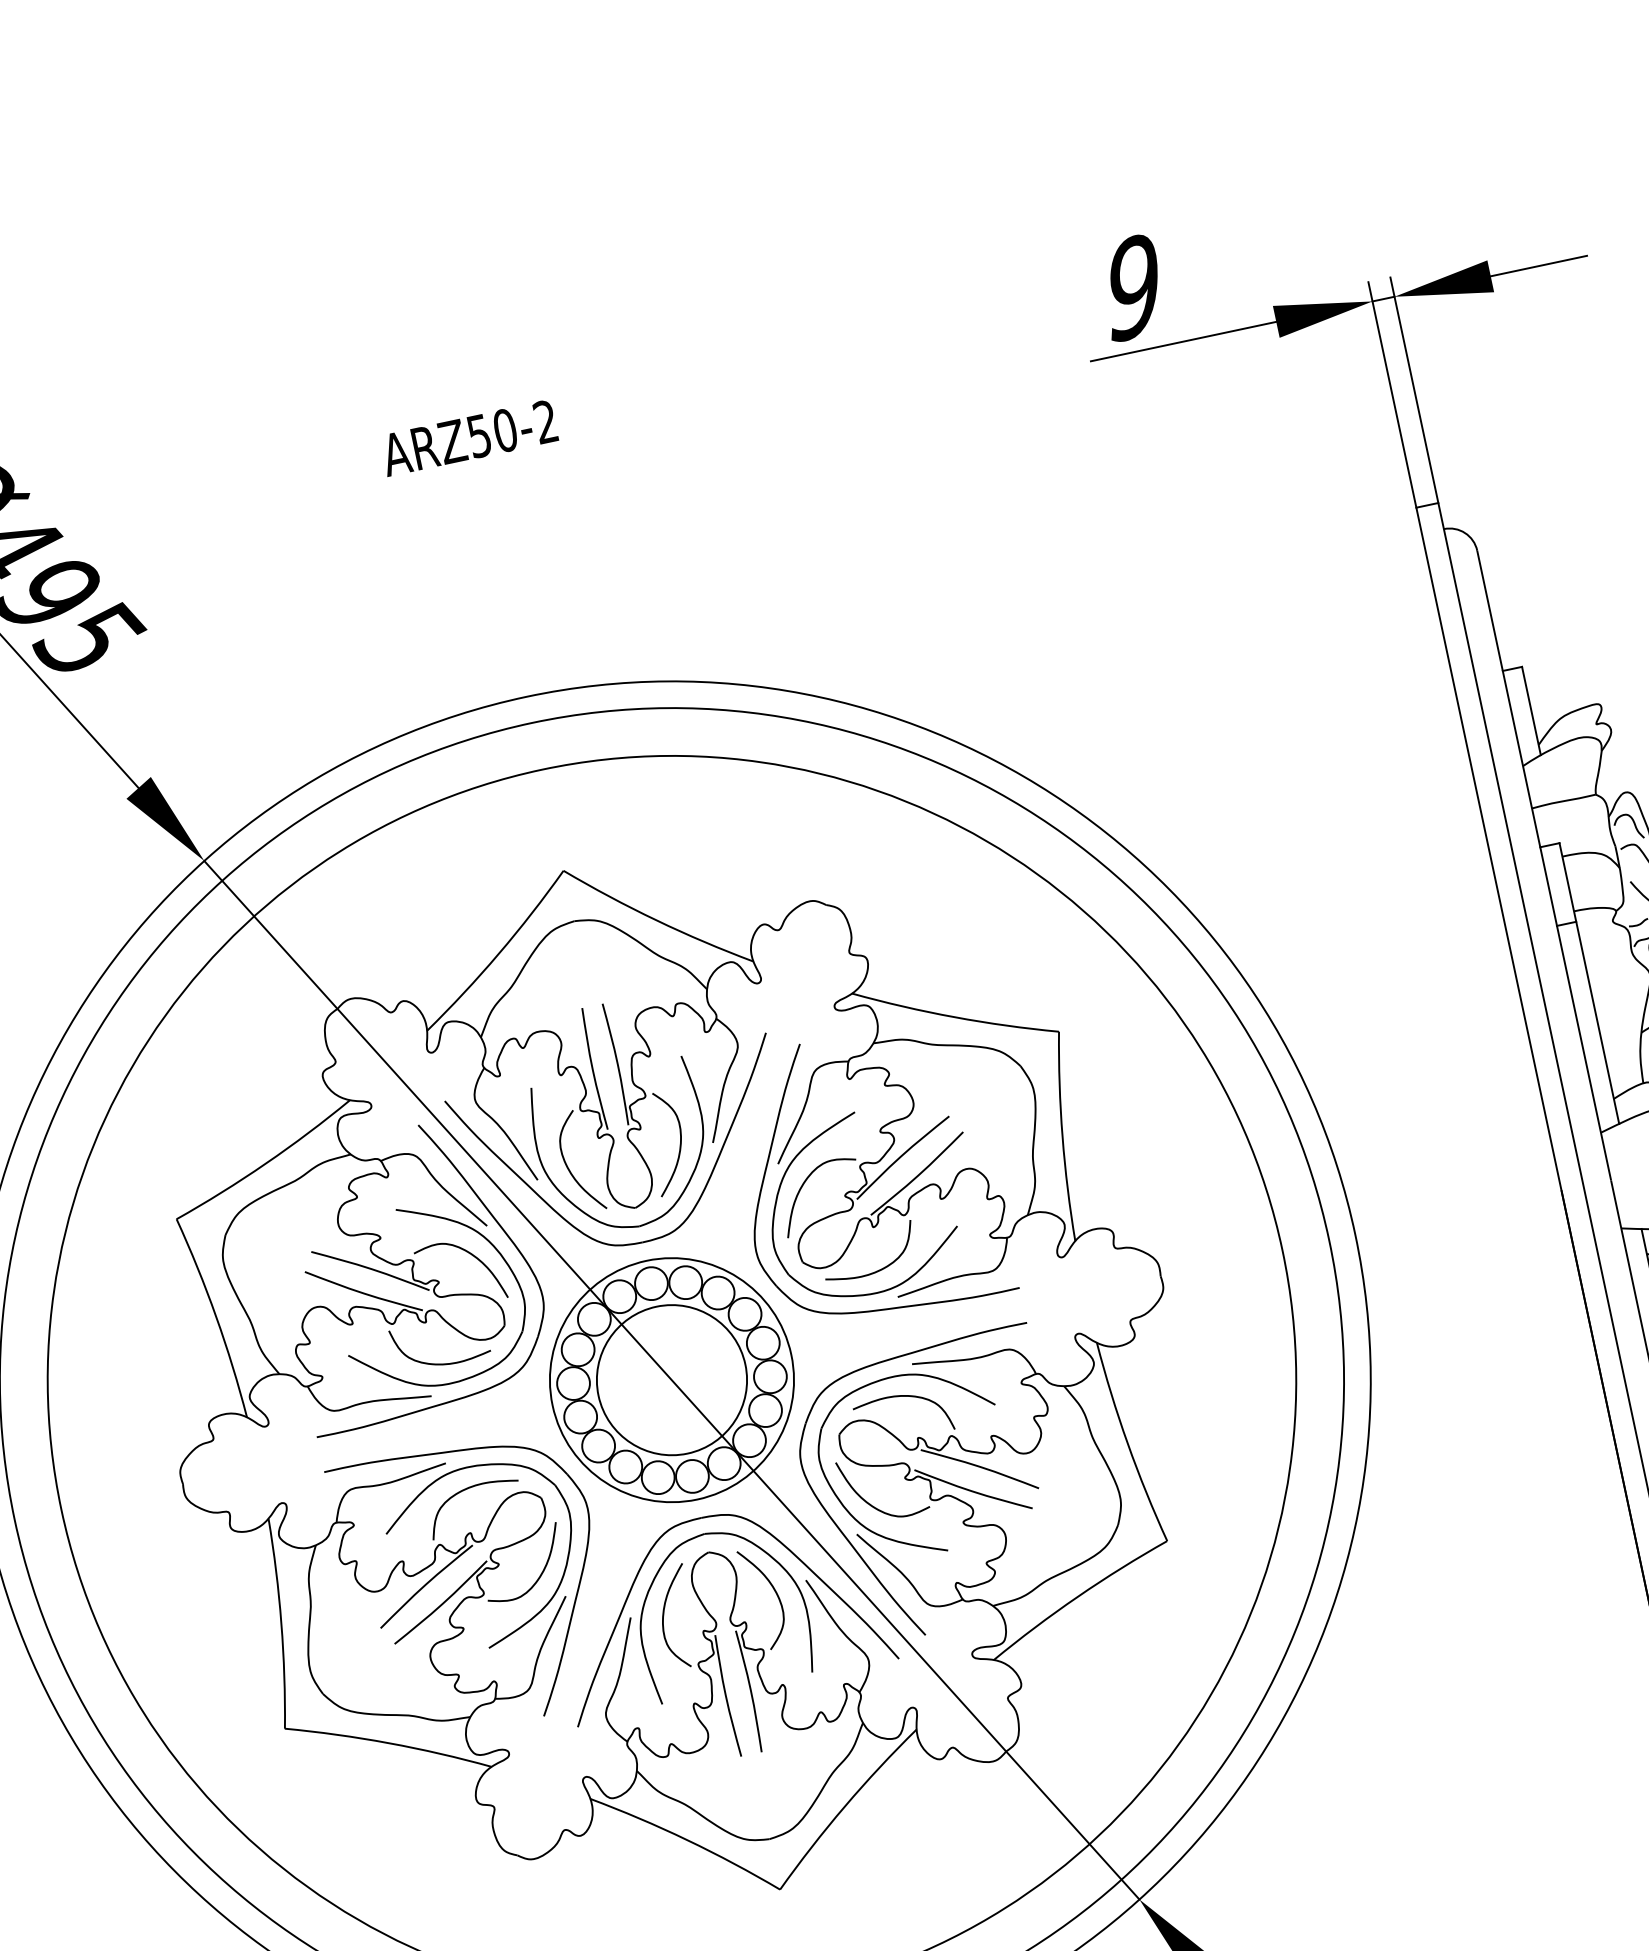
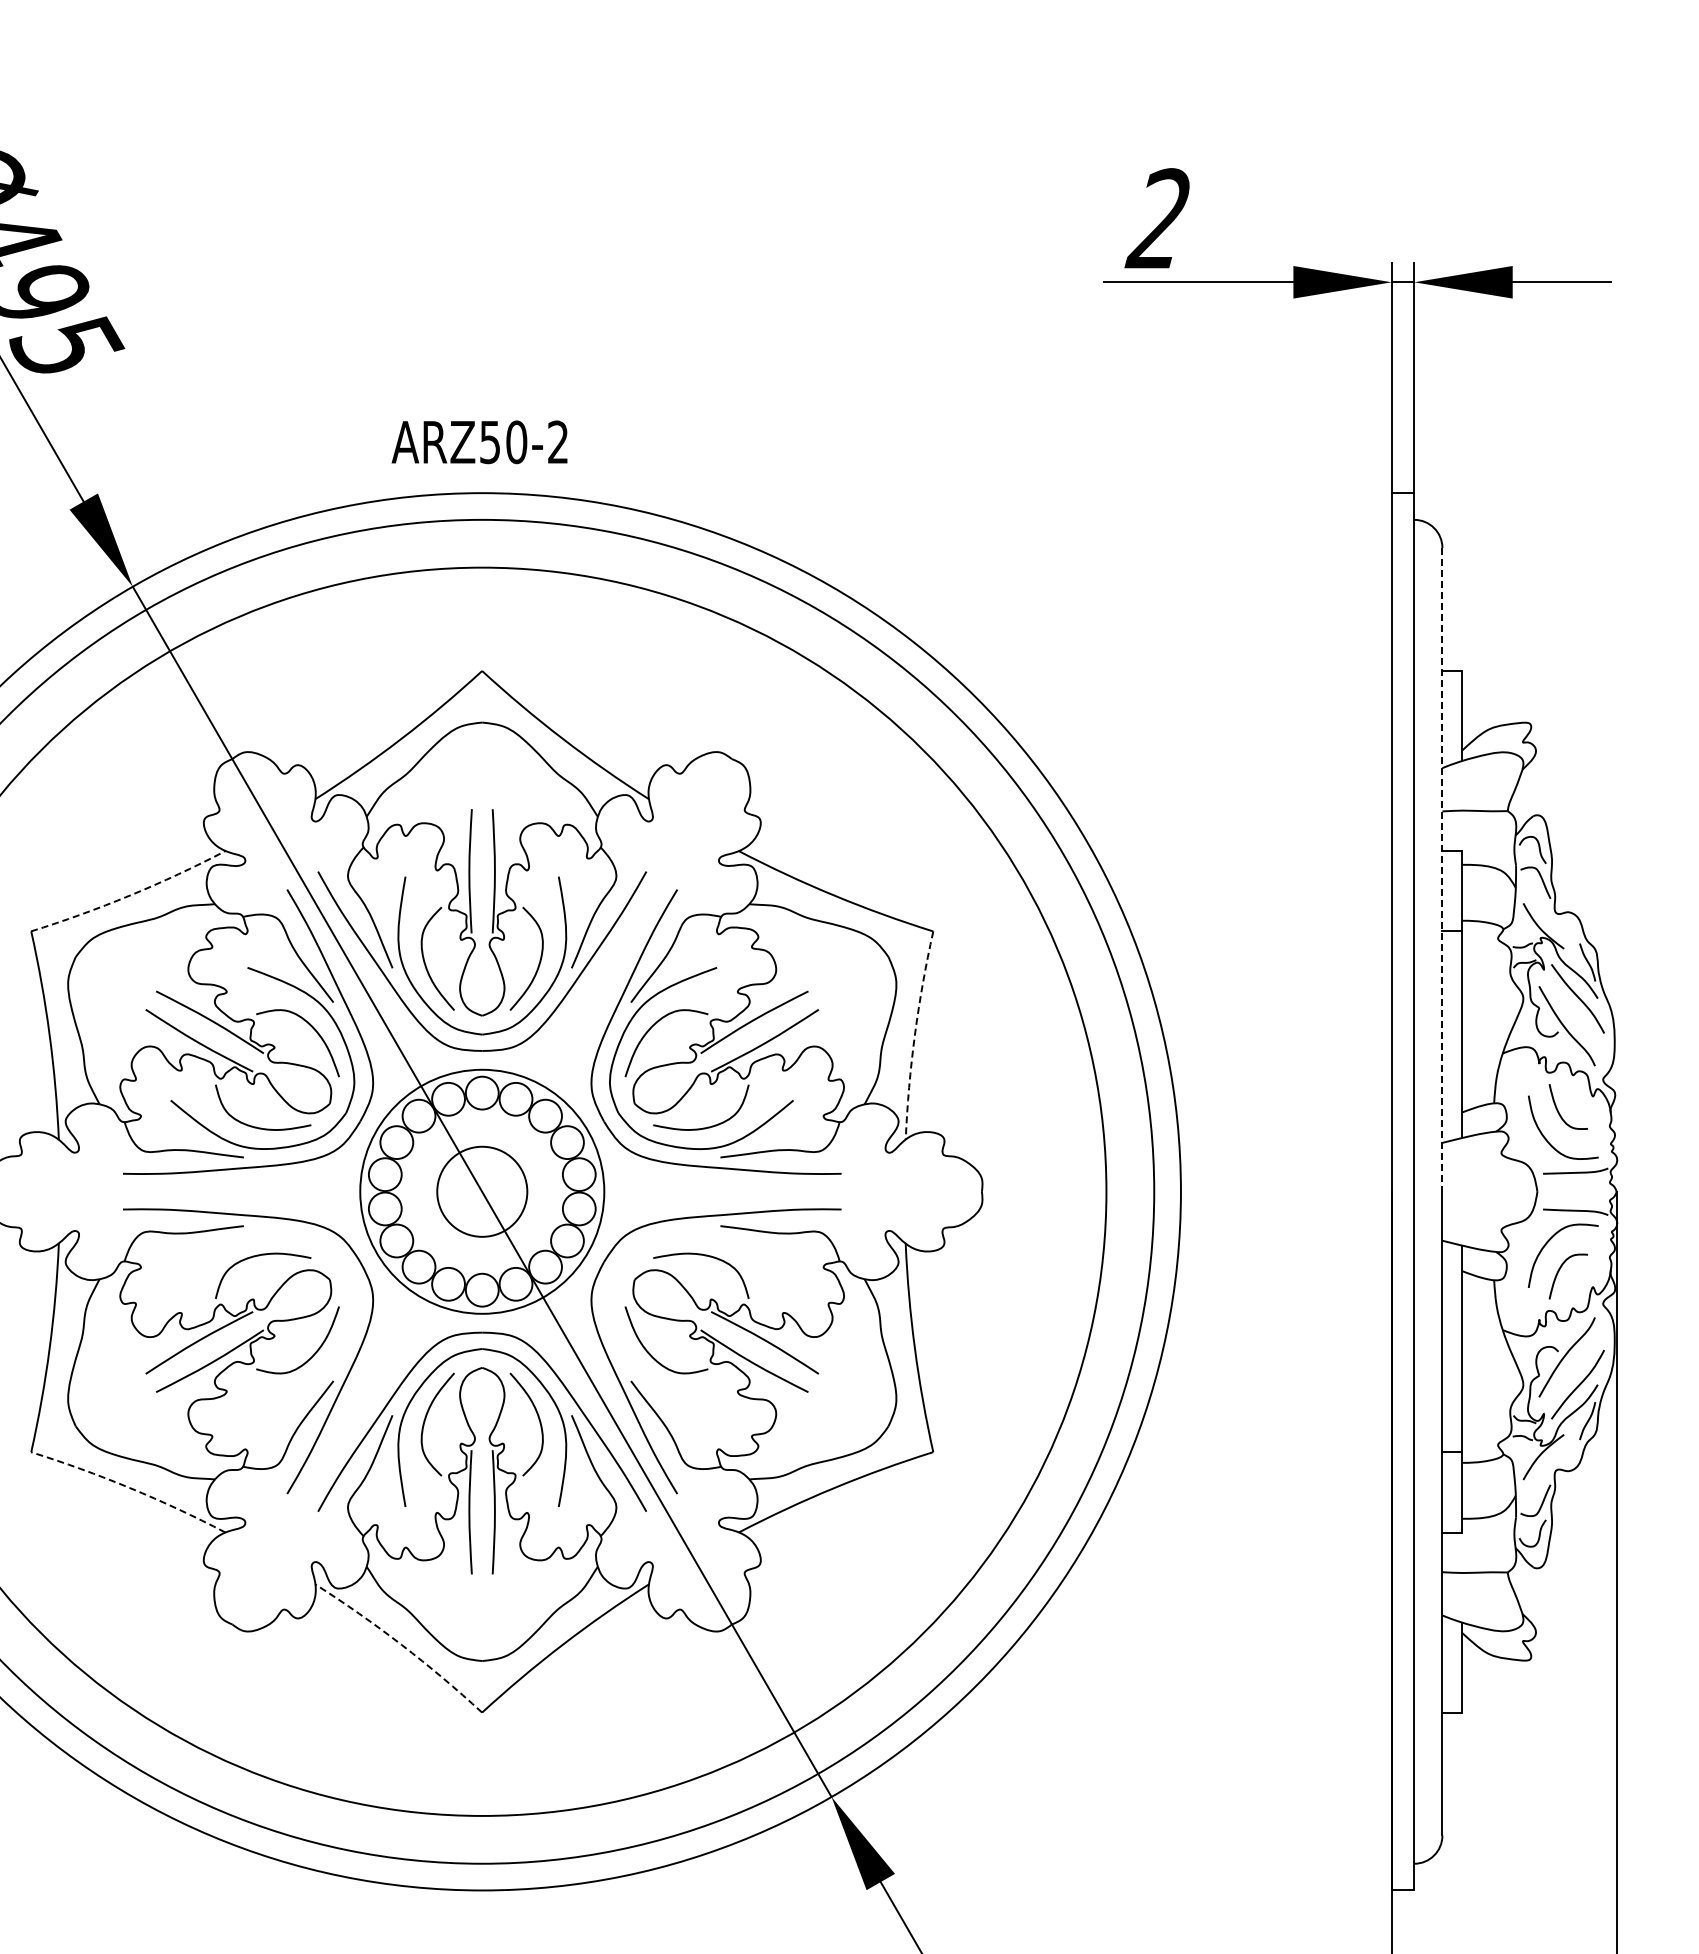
text: (1129, 288) -> (1156, 219), 9 -> 2
text: (468, 438) -> (479, 442), moved
line: (1544, 865) -> (1442, 869), solid -> dashed
arc: (1062, 1137) -> (914, 1035), solid -> dashed
arc: (266, 1163) -> (130, 895), solid -> dashed
circle: (672, 1379) -> (482, 1191), size x0.6
part: (894, 1539) -> (666, 1393), removed
part: (536, 1613) -> (301, 1391), removed
arc: (389, 1743) -> (130, 1488), solid -> dashed
arc: (687, 1839) -> (401, 1644), solid -> dashed

